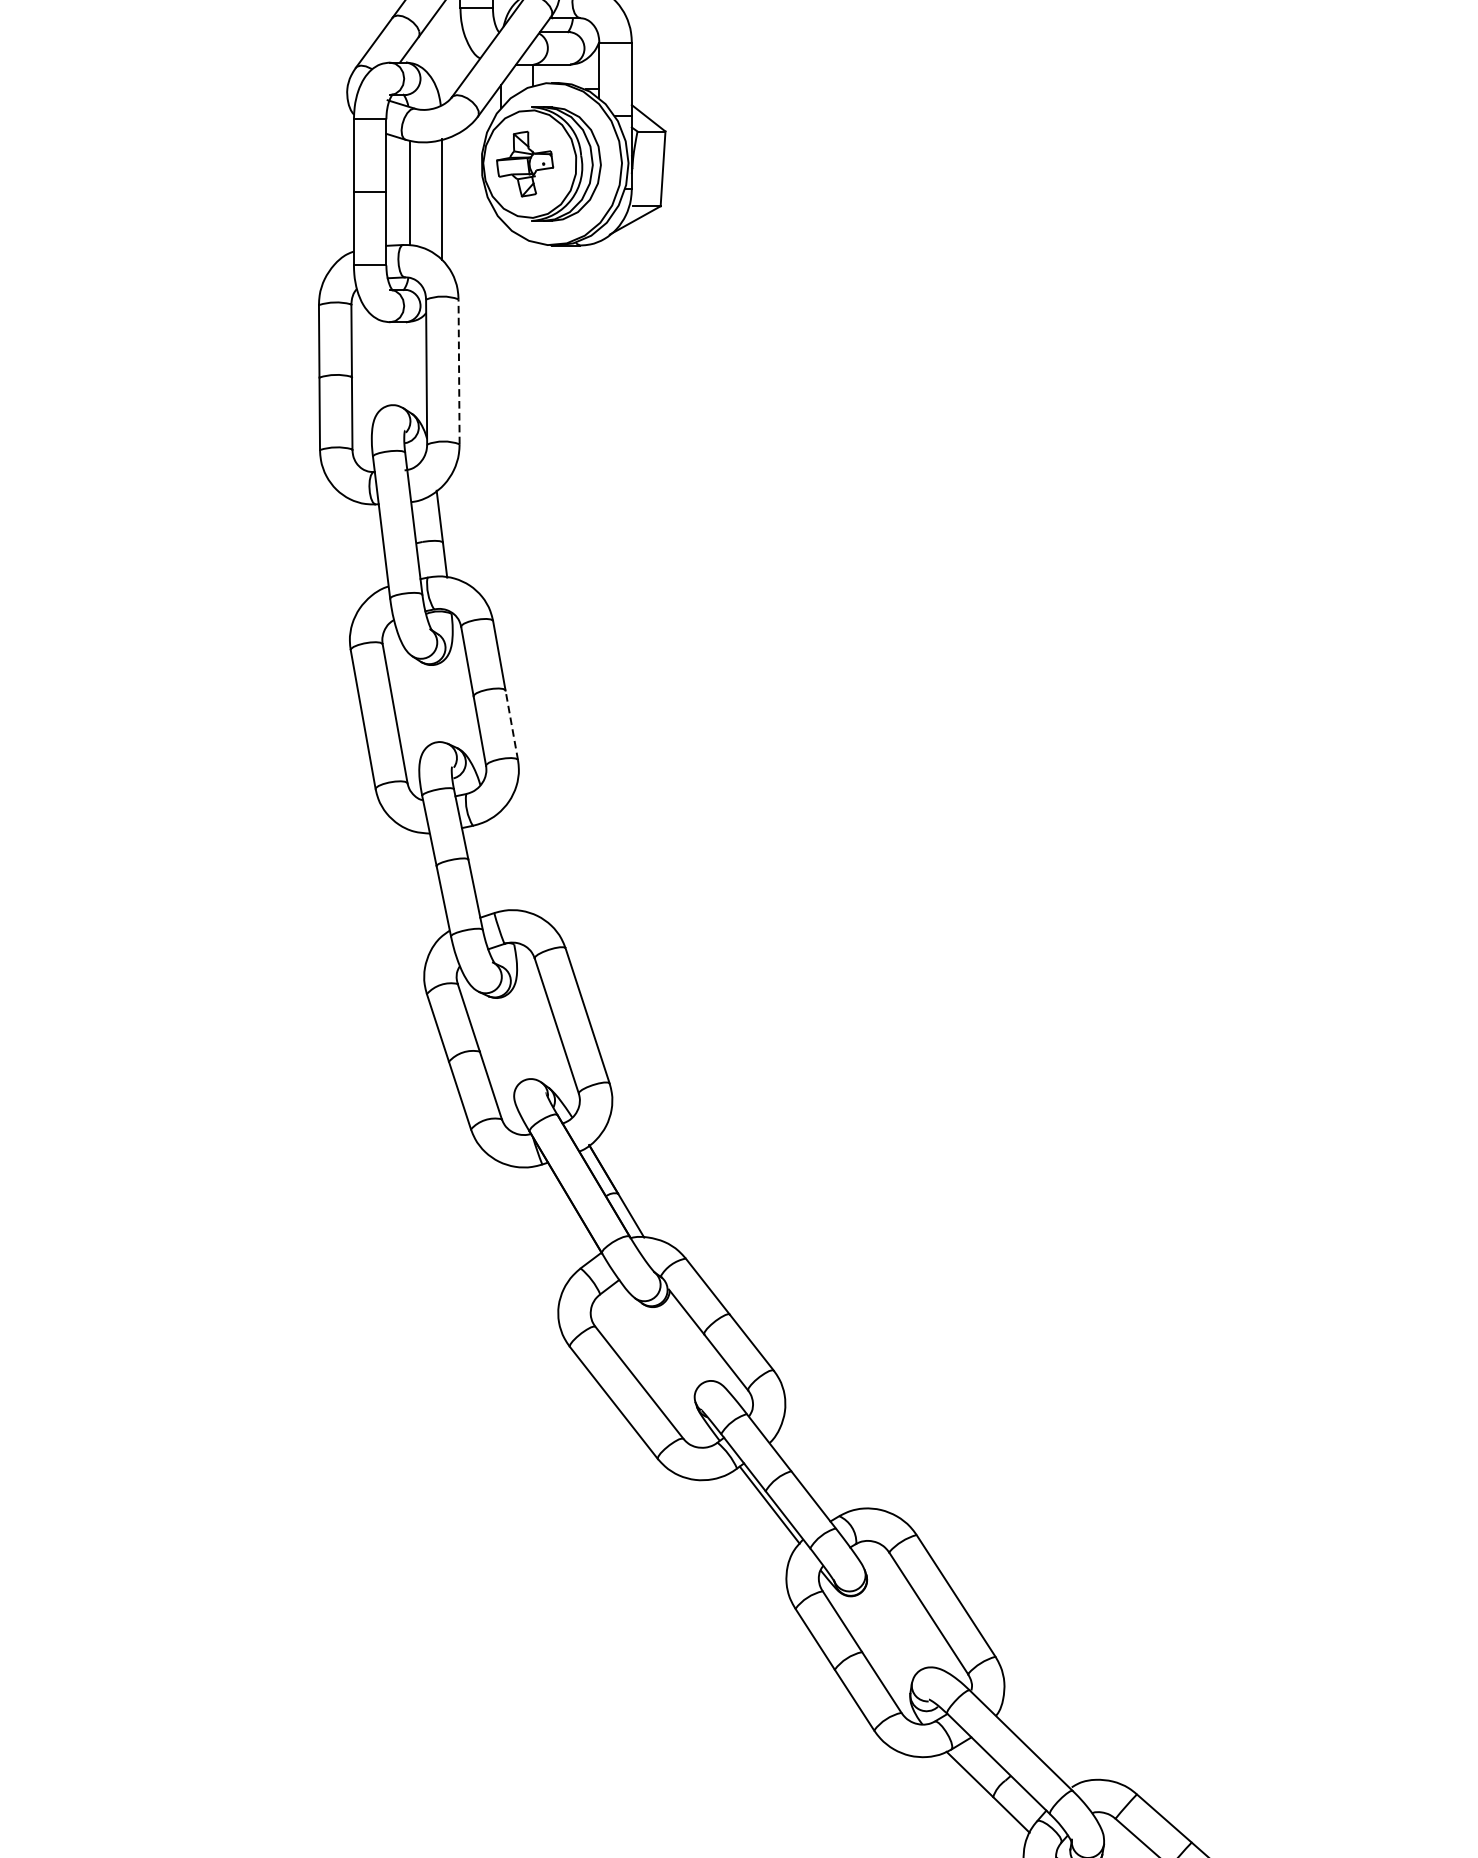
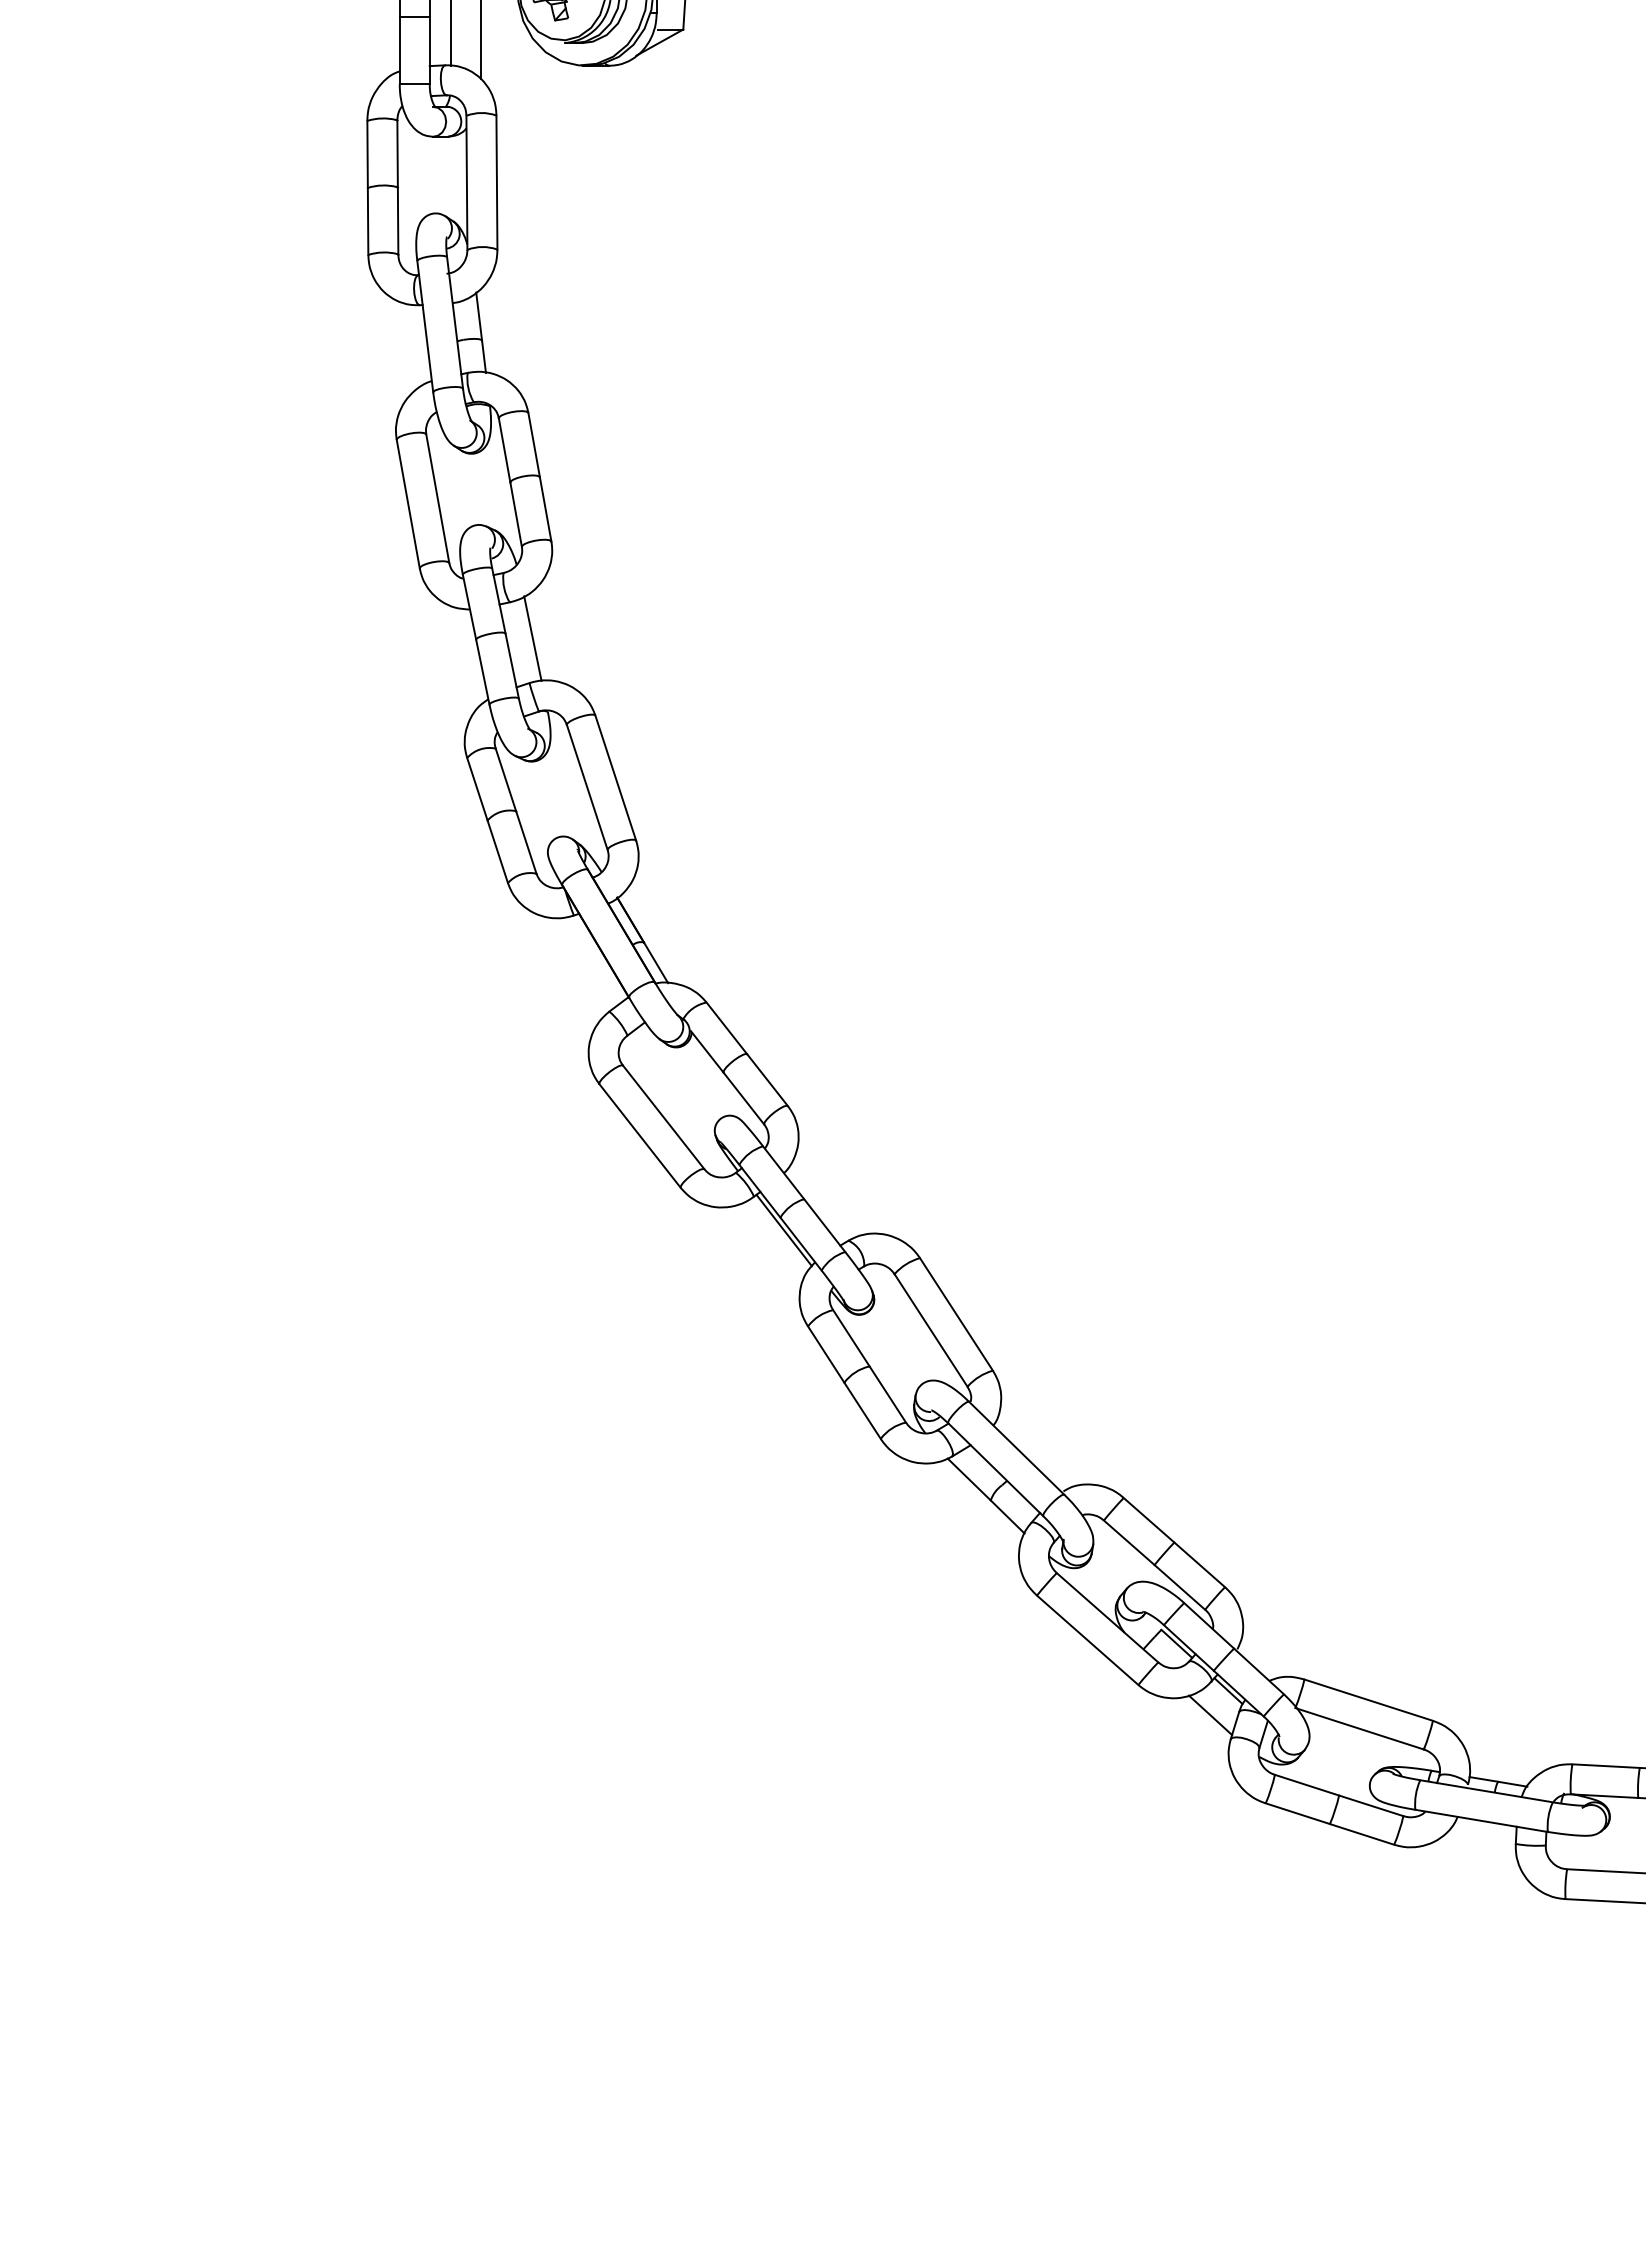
line: (458, 371) -> (496, 182), dashed -> solid
line: (511, 725) -> (545, 509), dashed -> solid
line: (497, 864) -> (532, 638), added

